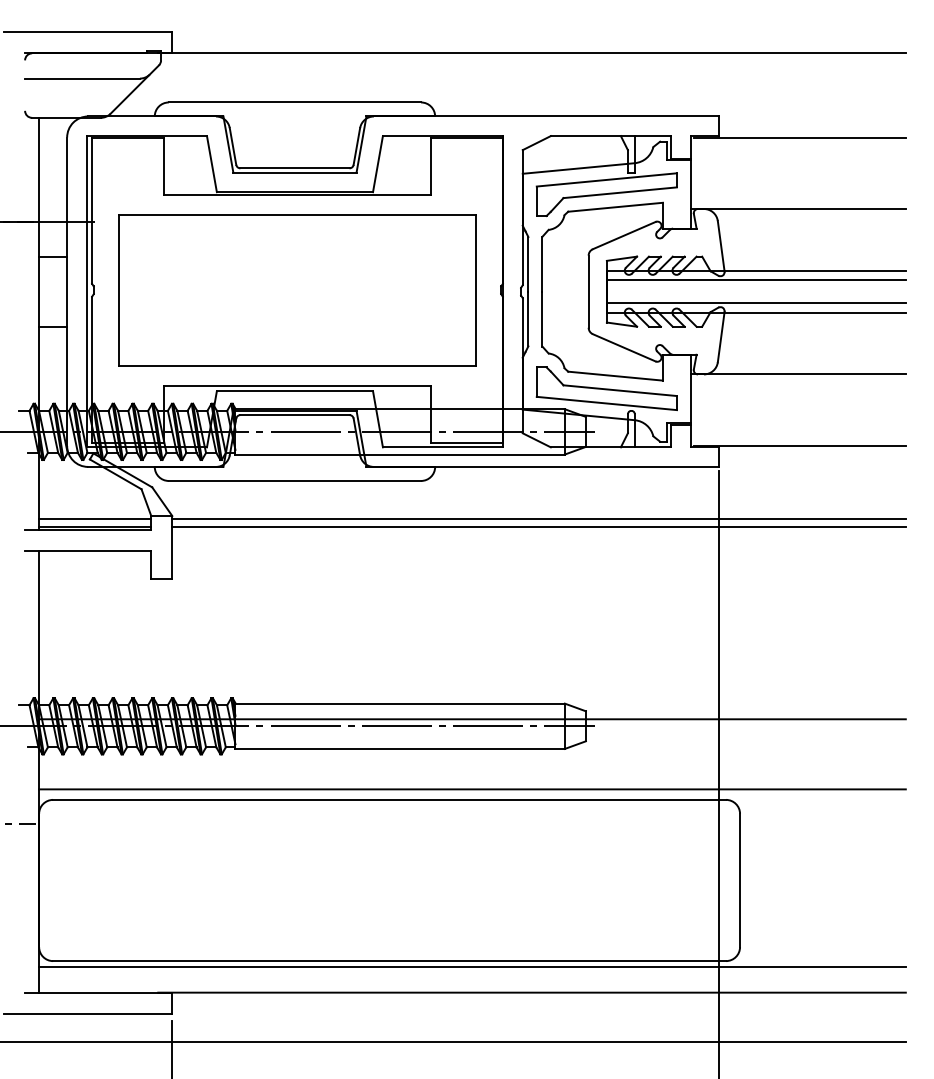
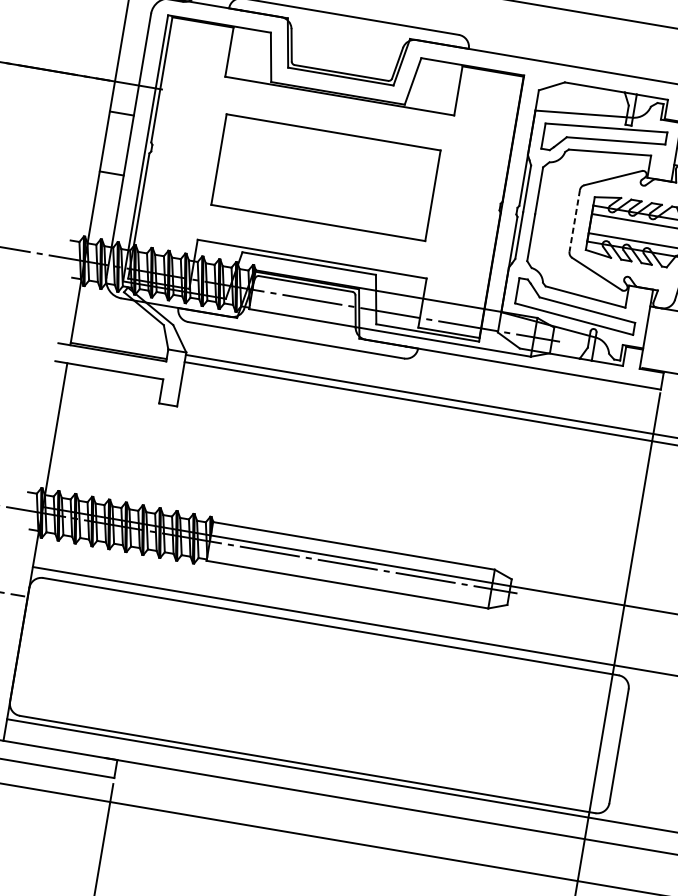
part: (297, 290) -> (325, 177), size x0.7
line: (588, 292) -> (574, 221), solid -> dashed
line: (95, 518) -> (120, 343), removed

